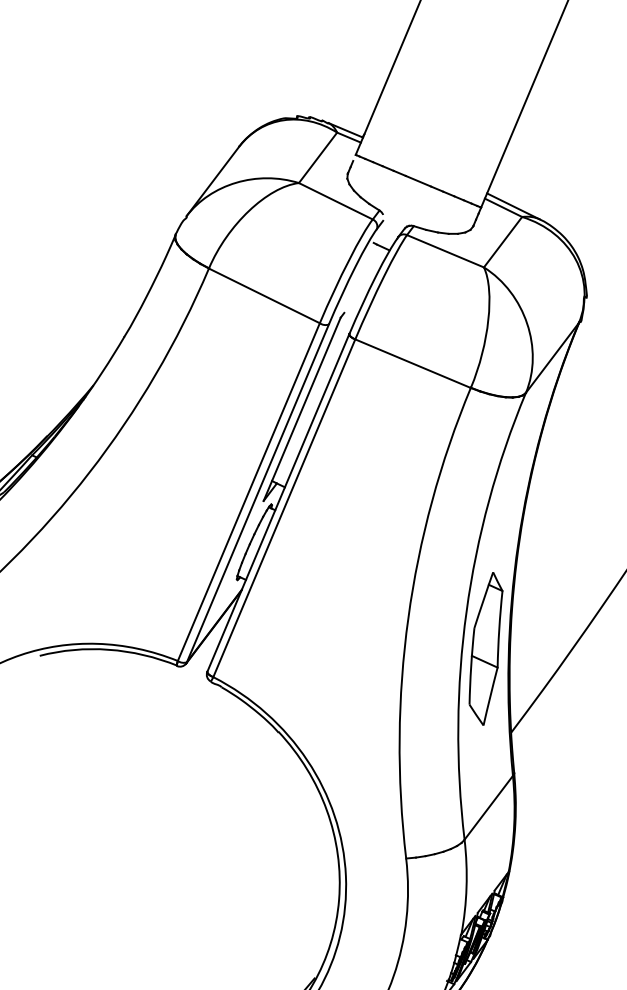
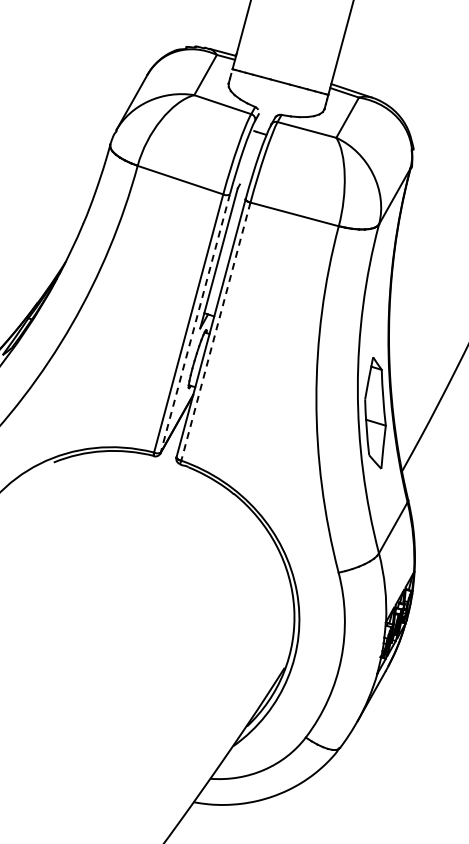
line: (258, 493) -> (195, 323), solid -> dashed
line: (283, 507) -> (215, 331), solid -> dashed

